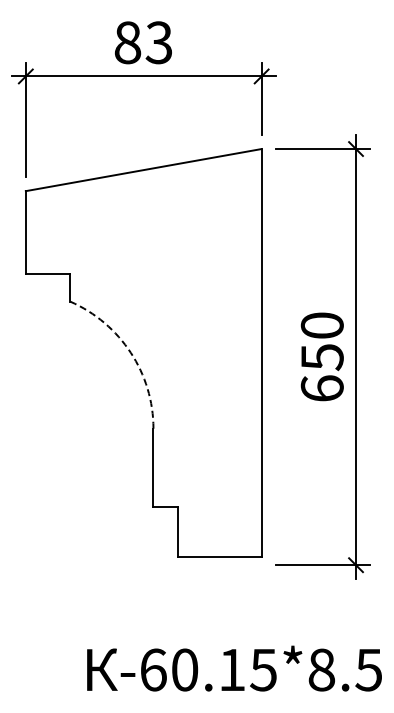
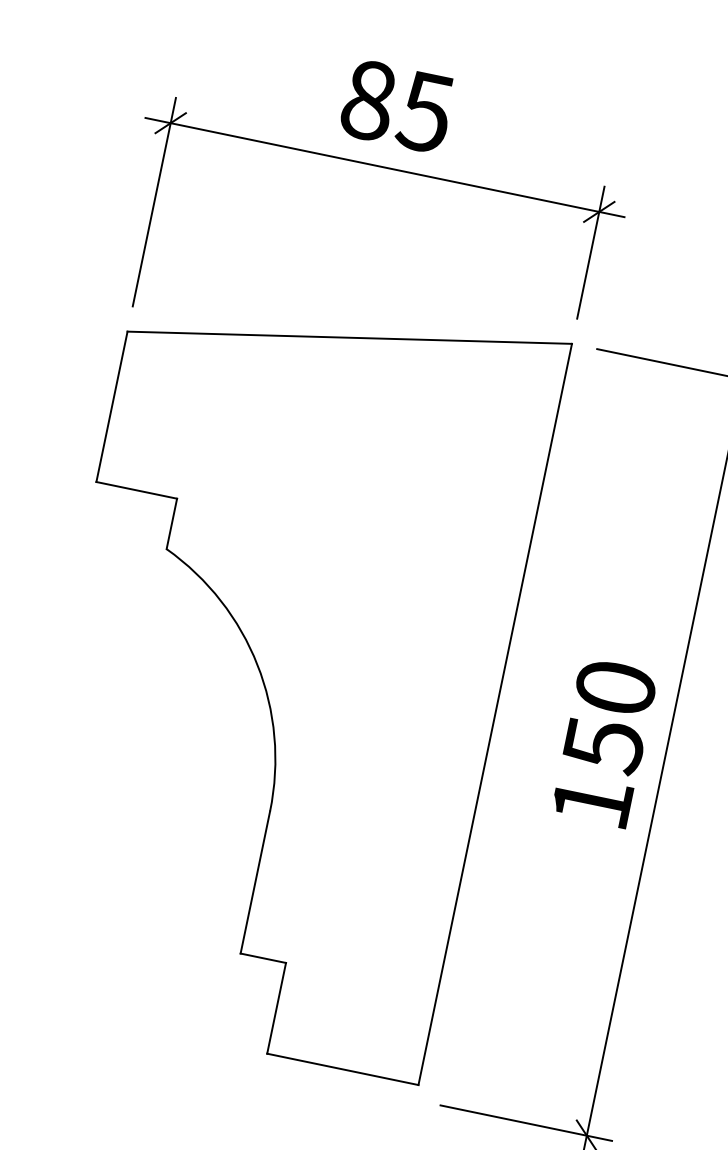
text: (158, 42) -> (424, 111), 83 -> 85
arc: (130, 352) -> (256, 664), dashed -> solid
text: (321, 388) -> (590, 801), 650 -> 150

